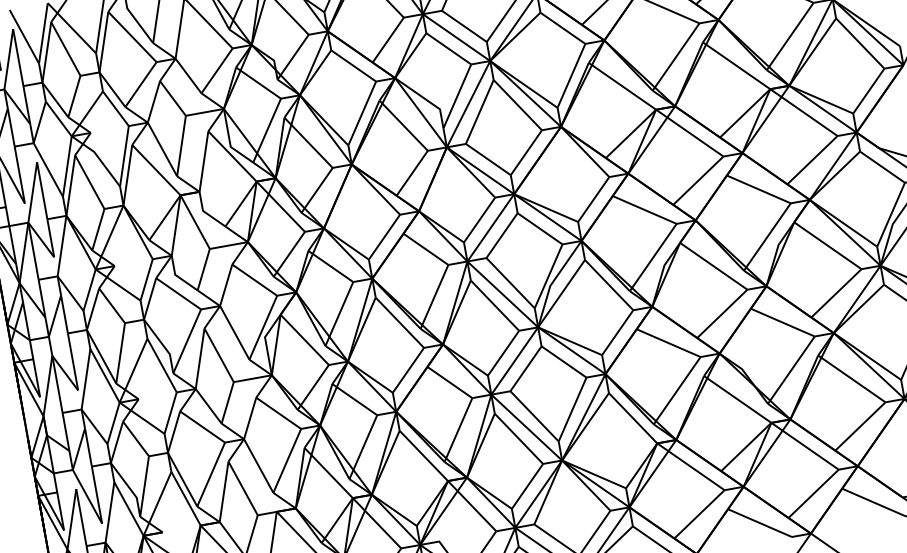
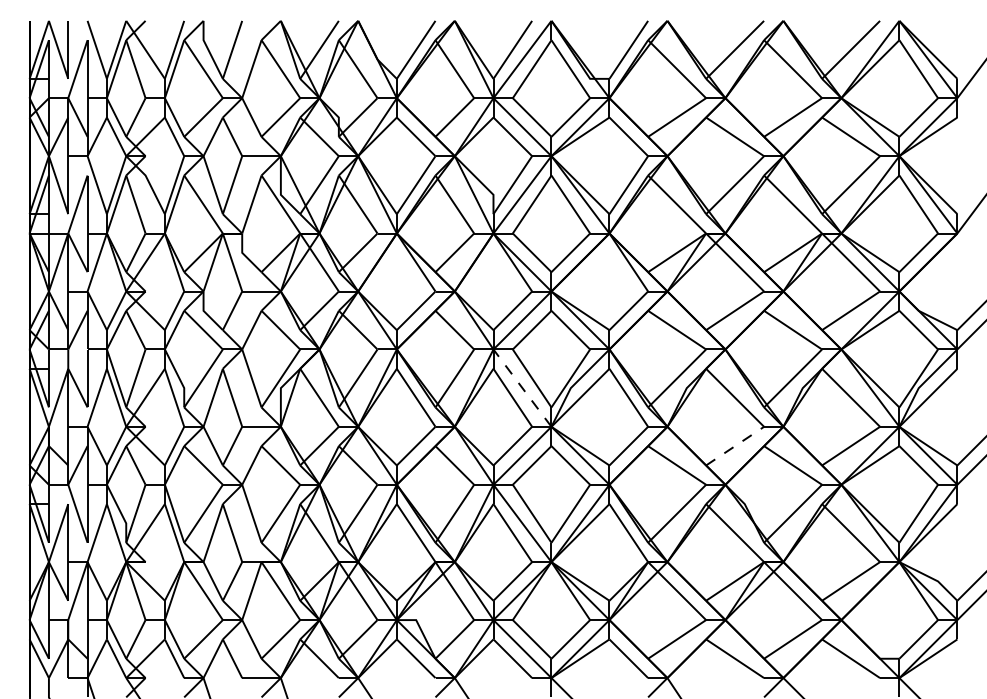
line: (502, 293) -> (522, 387), solid -> dashed
line: (722, 314) -> (735, 446), solid -> dashed

